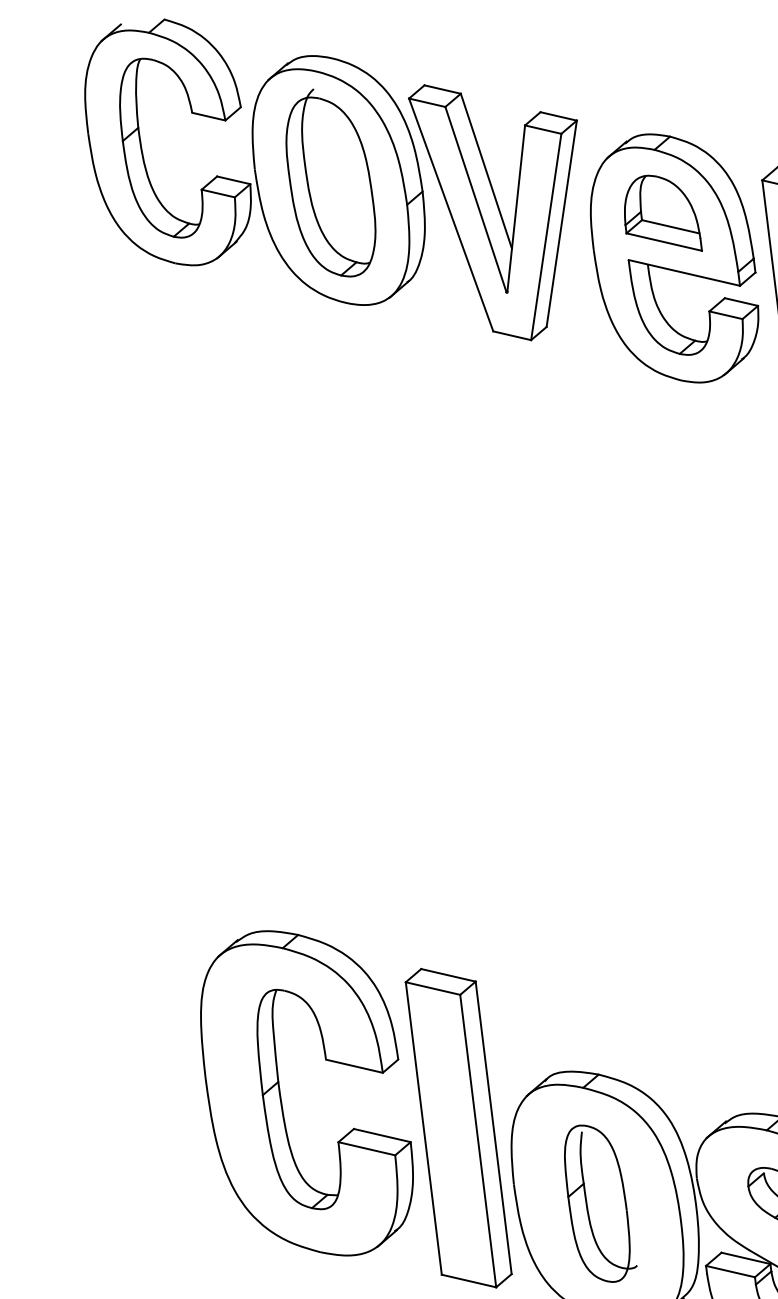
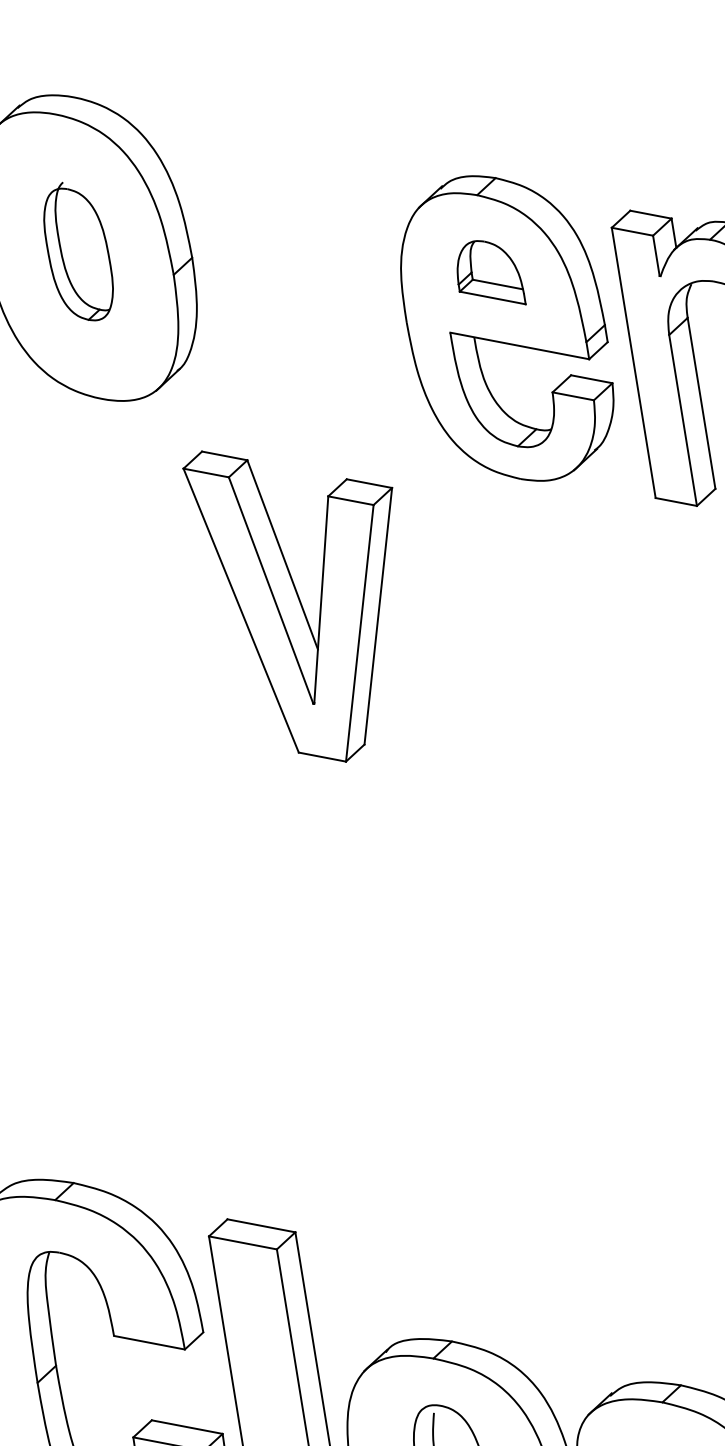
part: (330, 182) -> (77, 250), size x0.6
part: (492, 212) -> (292, 605), moved
part: (663, 212) -> (491, 272), size x0.7

